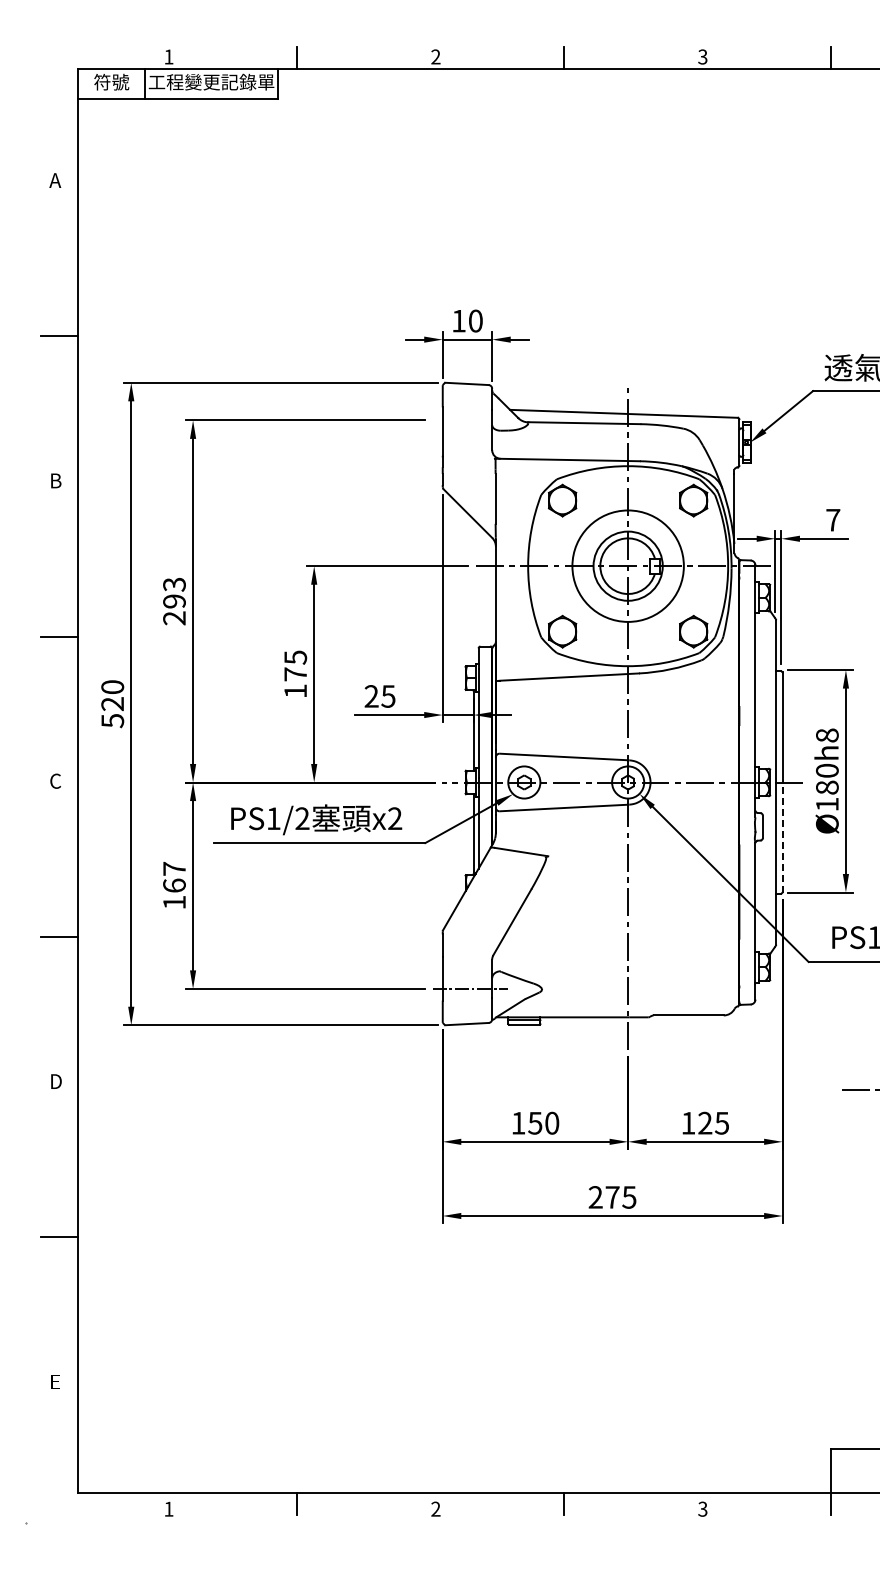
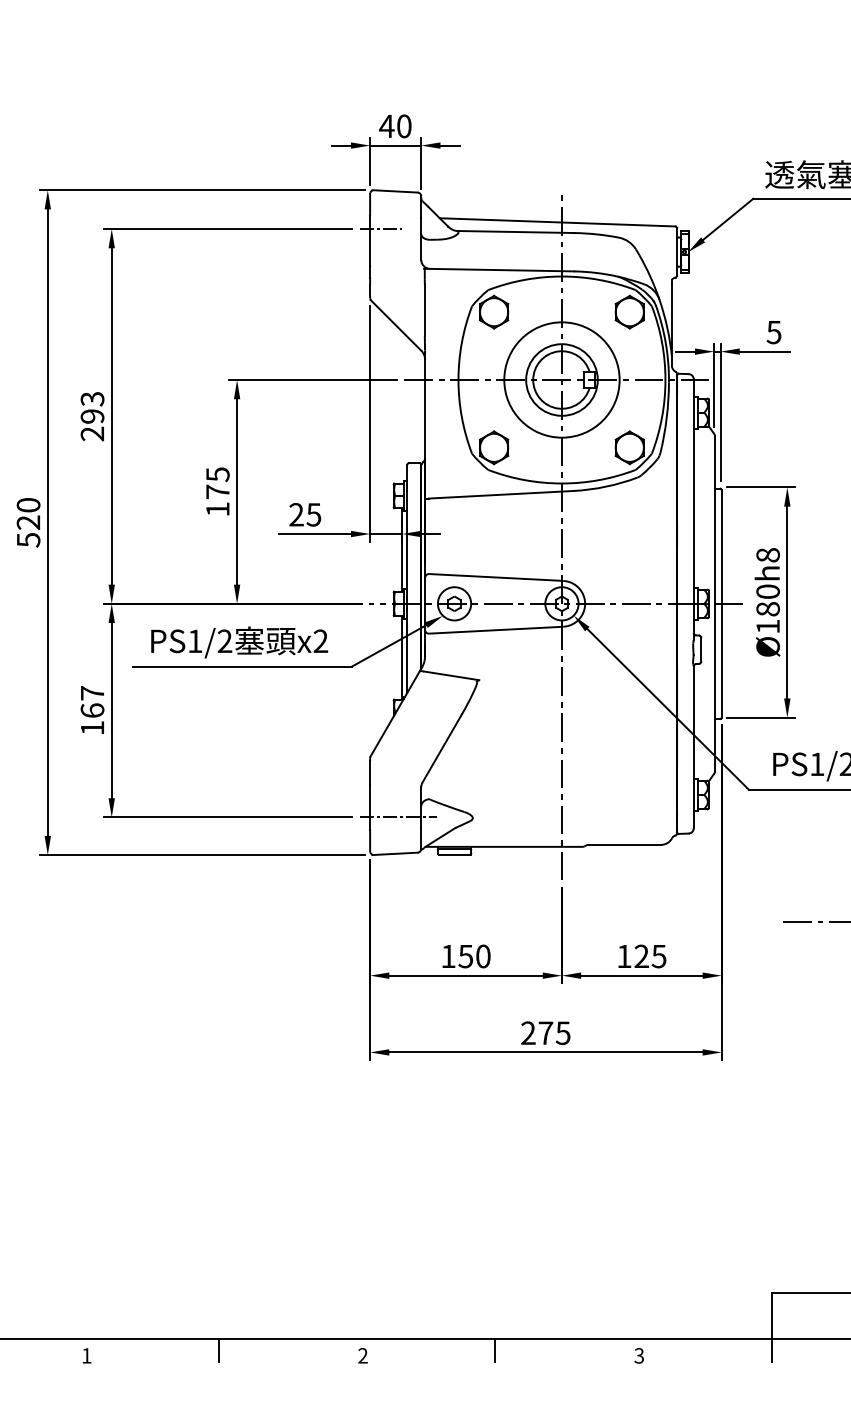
text: (458, 321) -> (386, 126), 10 -> 40
line: (452, 420) -> (380, 229), added
text: (833, 520) -> (774, 332), 7 -> 5
line: (782, 837) -> (721, 660), dashed -> solid

